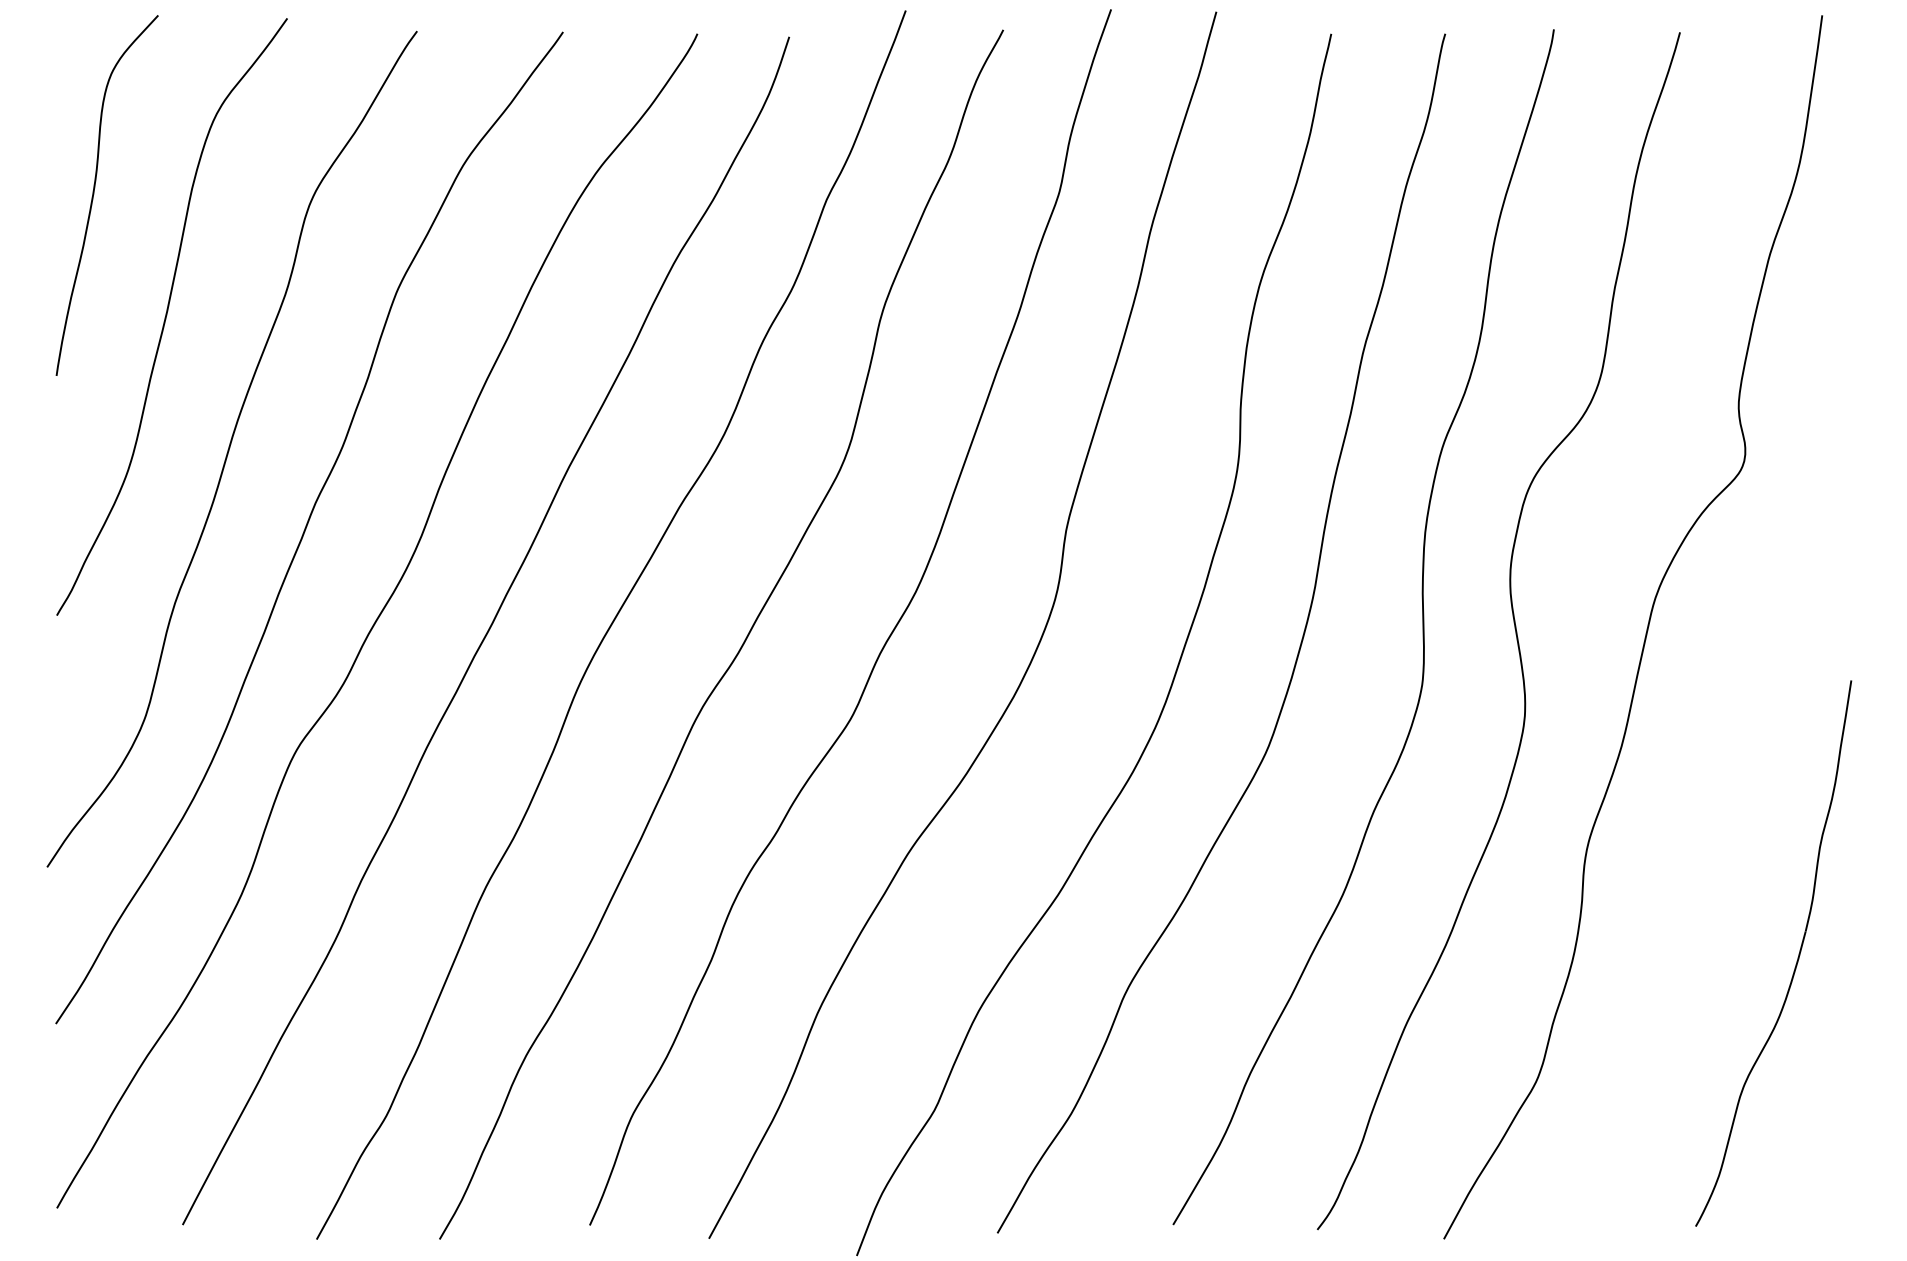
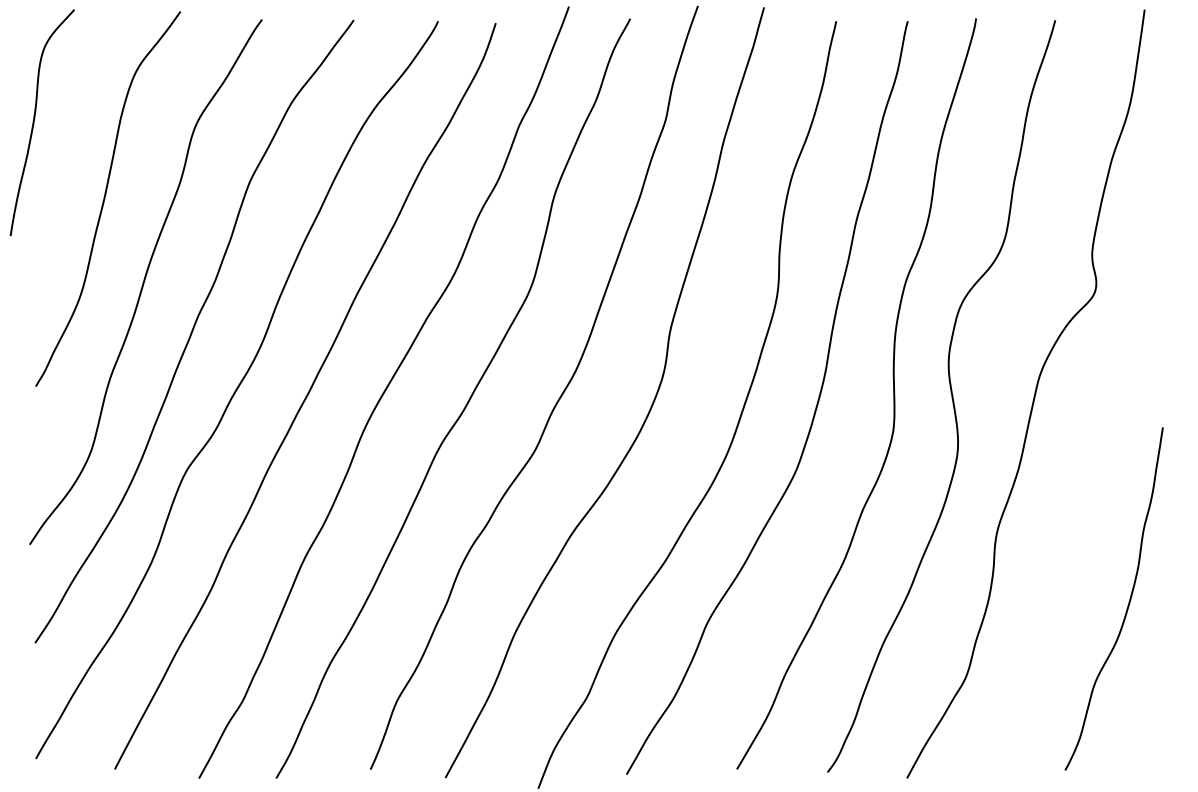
curve: (94, 195) -> (34, 122), moved

